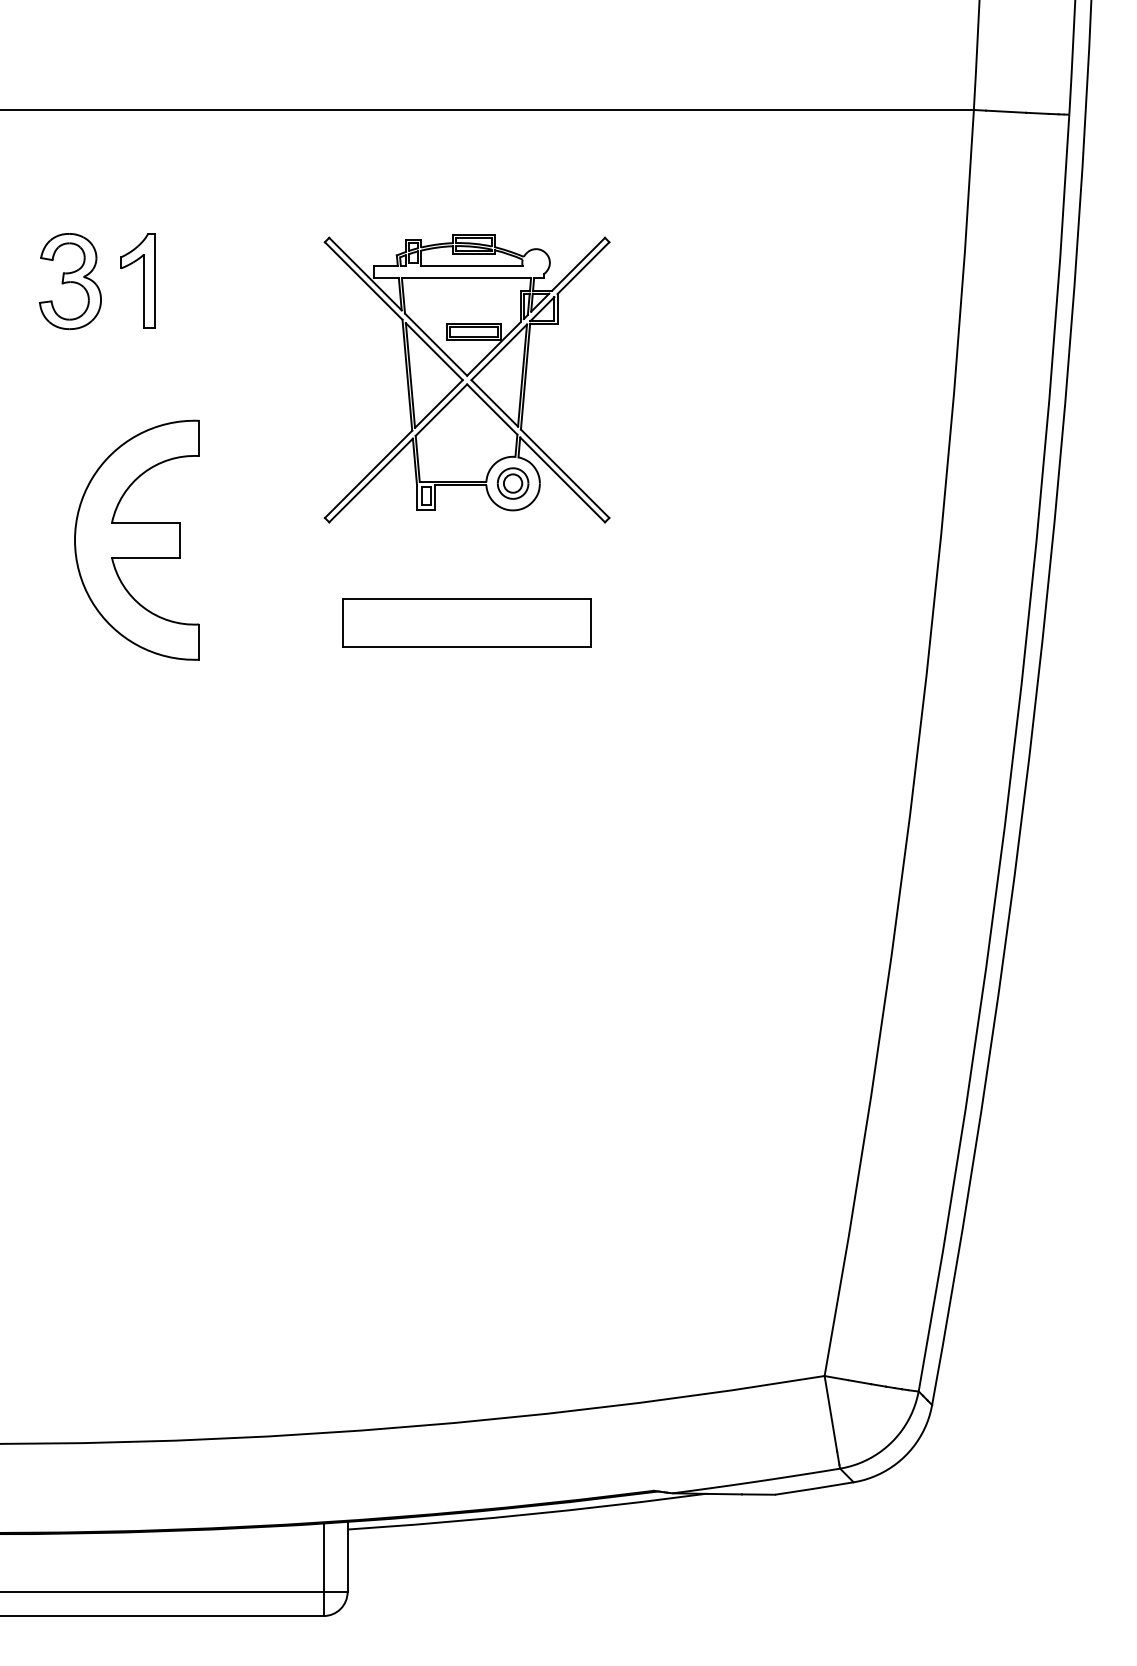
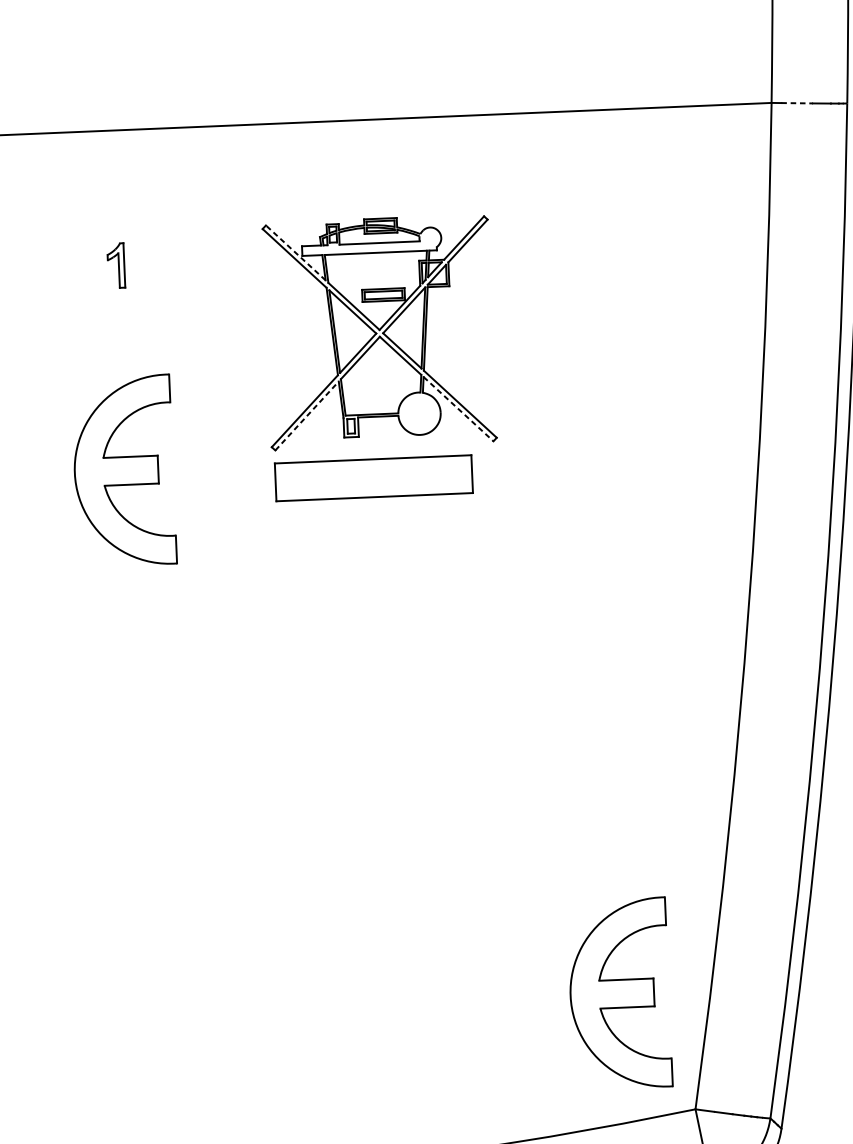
line: (1006, 111) -> (797, 103), solid -> dashed
line: (365, 273) -> (295, 252), solid -> dashed
part: (137, 280) -> (115, 265), size x0.6
part: (70, 281) -> (62, 268), removed
line: (562, 479) -> (458, 408), solid -> dashed
line: (371, 480) -> (307, 415), solid -> dashed
part: (512, 483) -> (419, 413), removed
part: (466, 622) -> (373, 478), moved
part: (734, 1225) -> (619, 993), added

